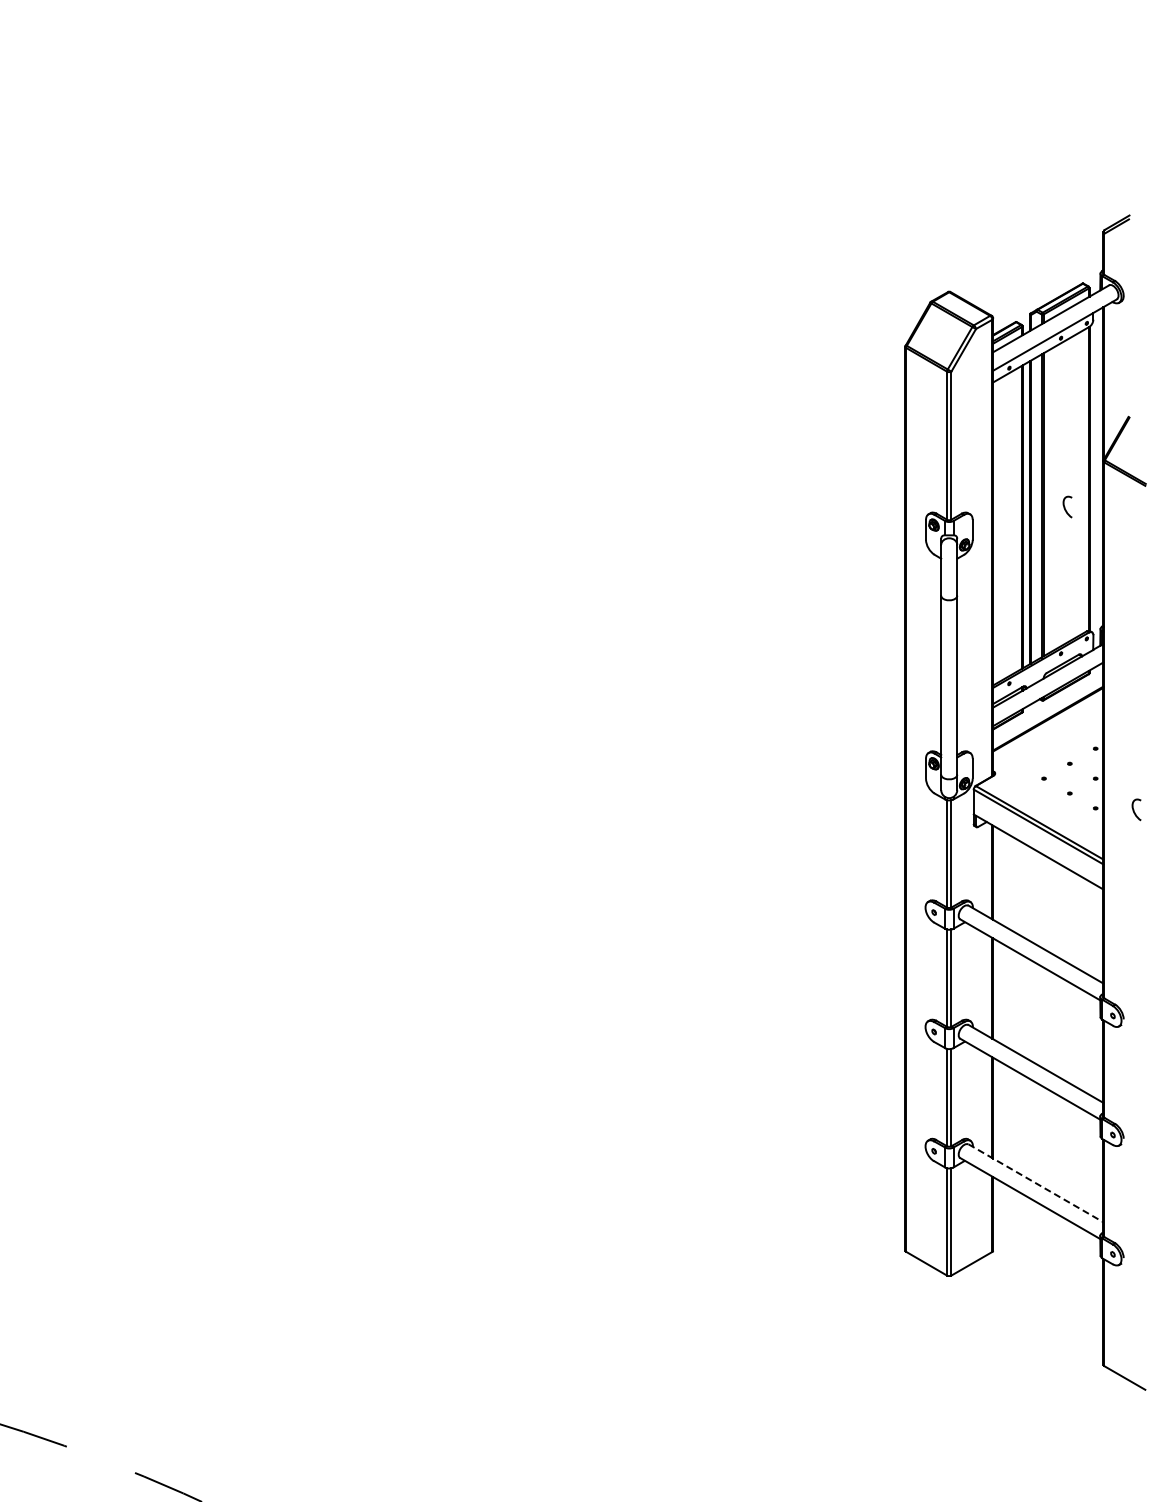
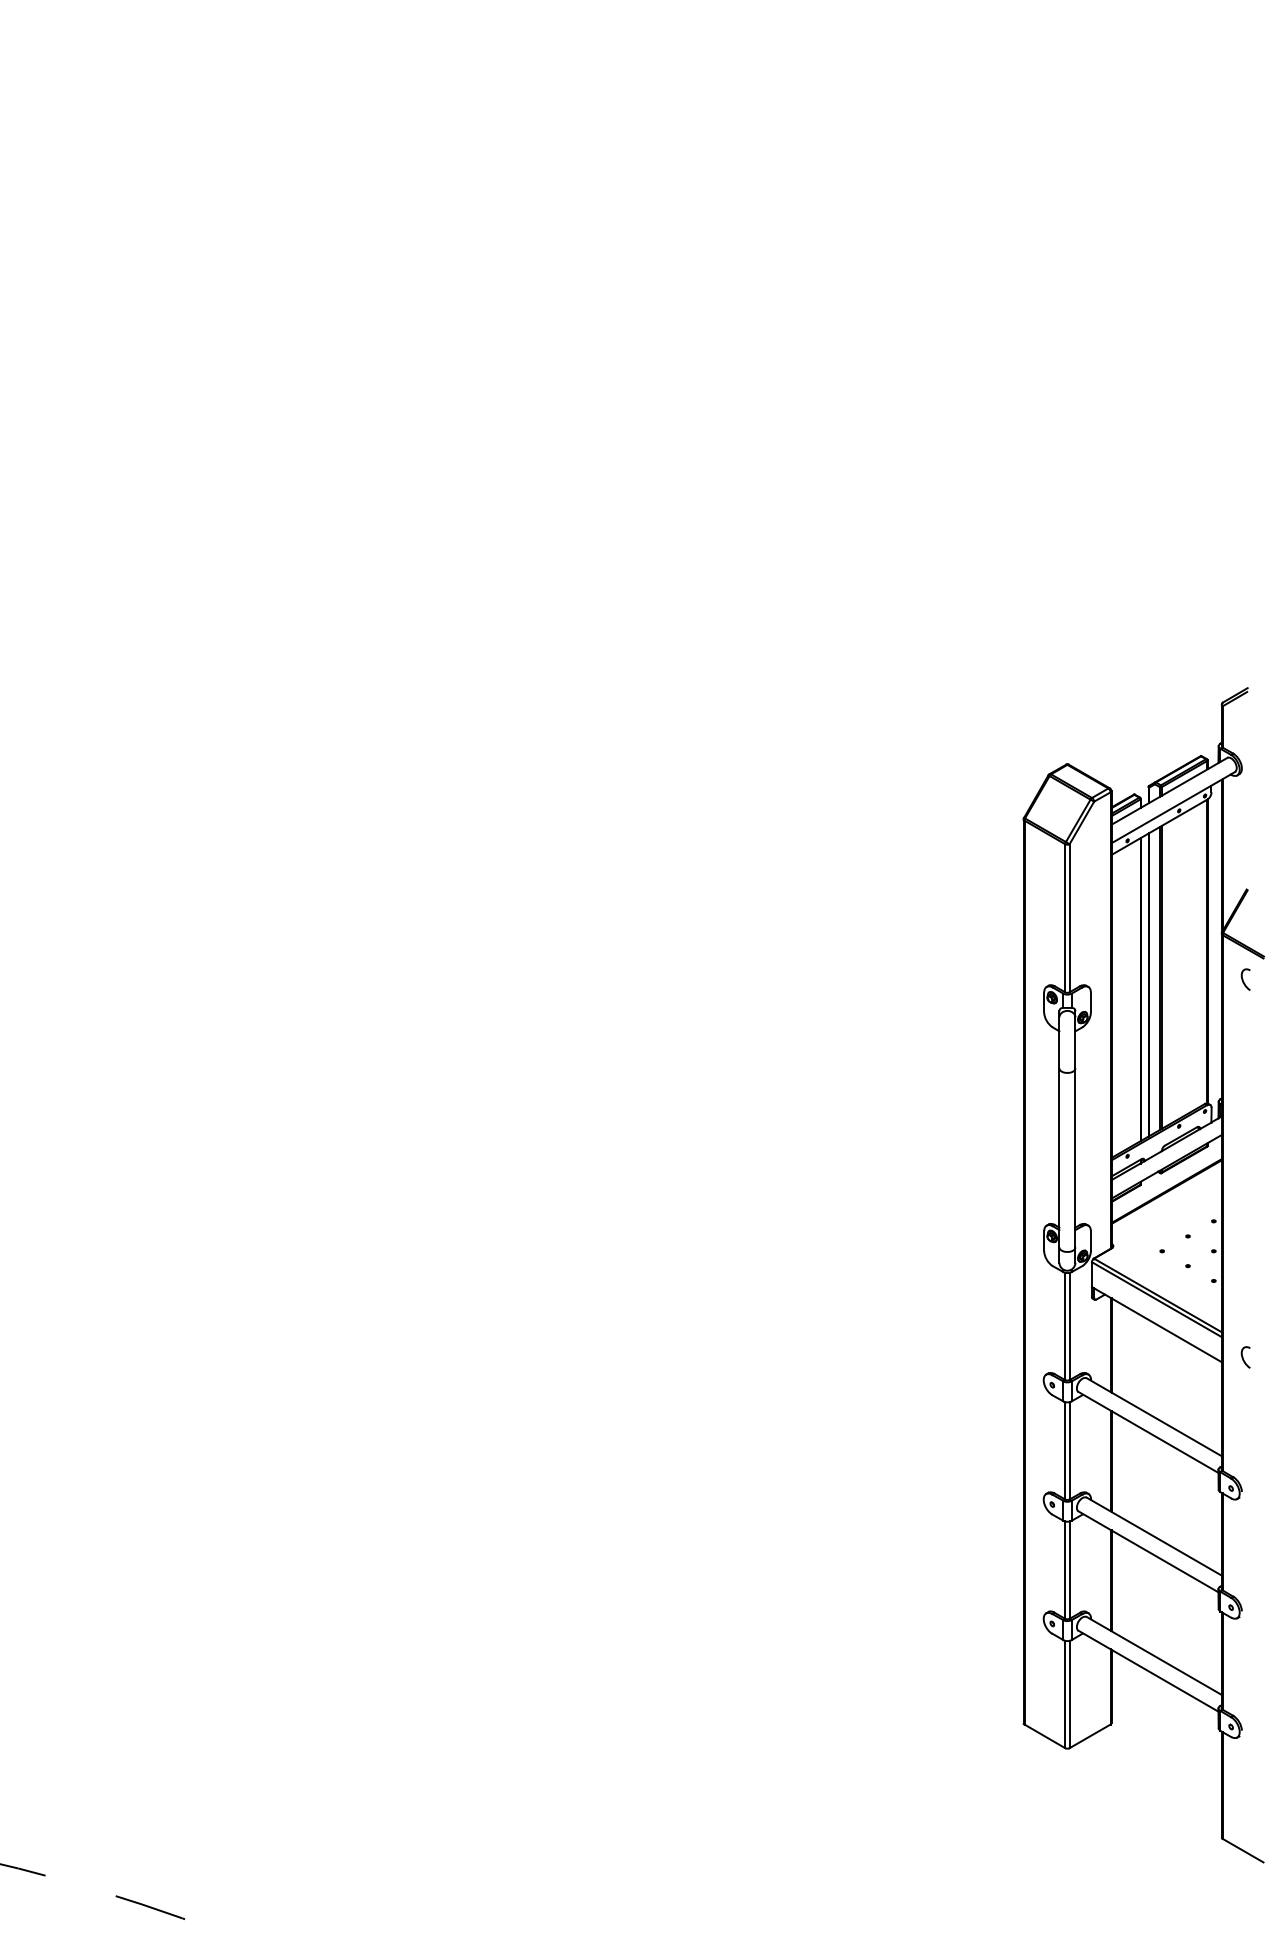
curve: (1065, 506) -> (1243, 979), moved
curve: (1134, 809) -> (1243, 1357), moved
line: (1036, 1182) -> (1154, 1655), dashed -> solid

